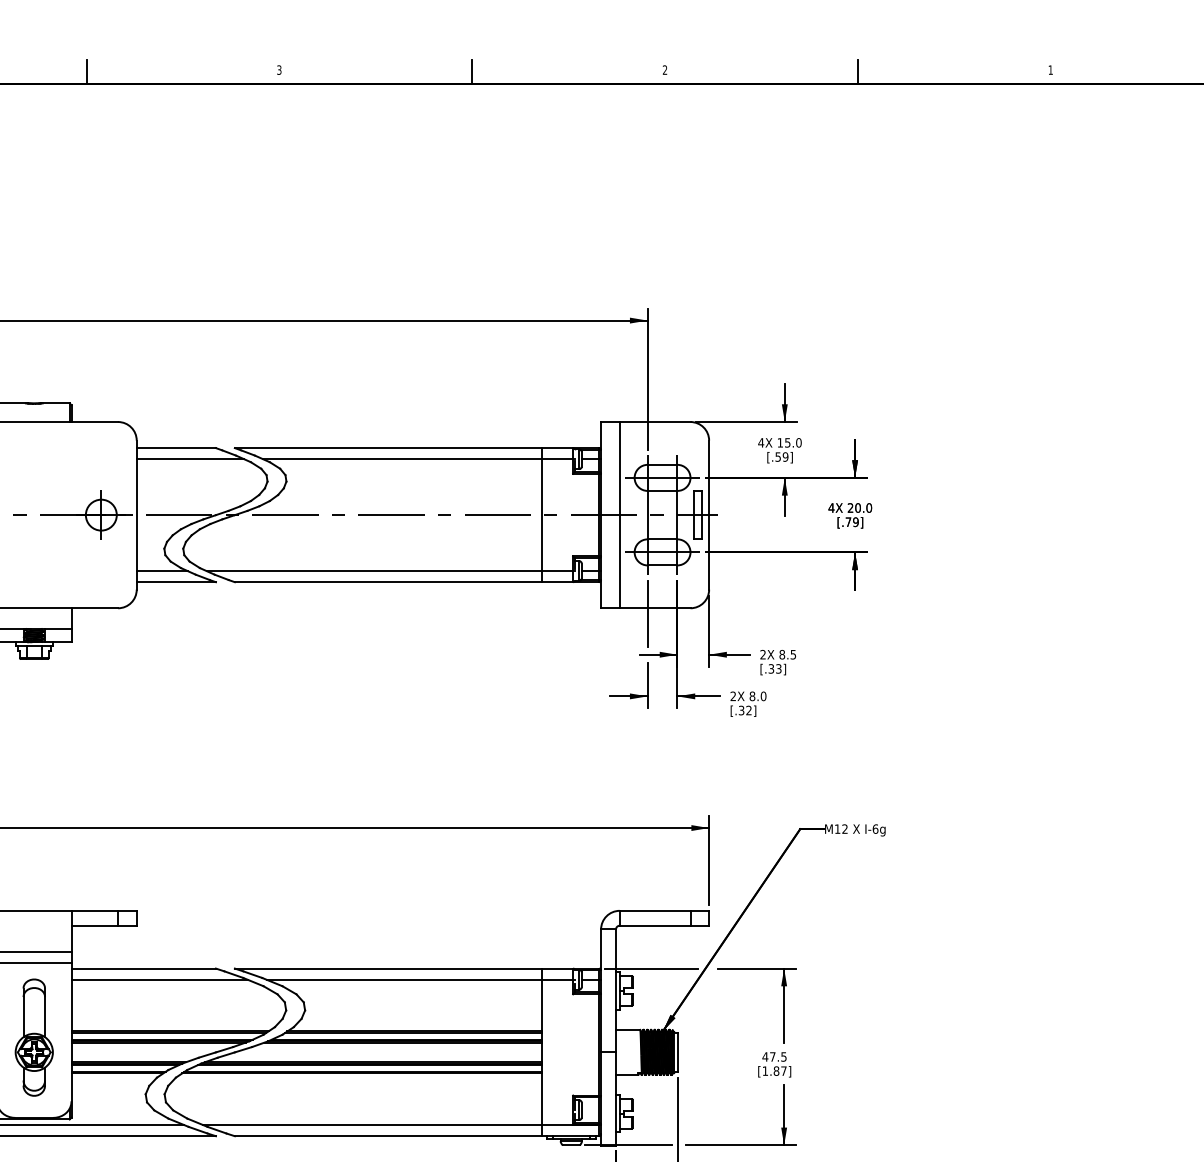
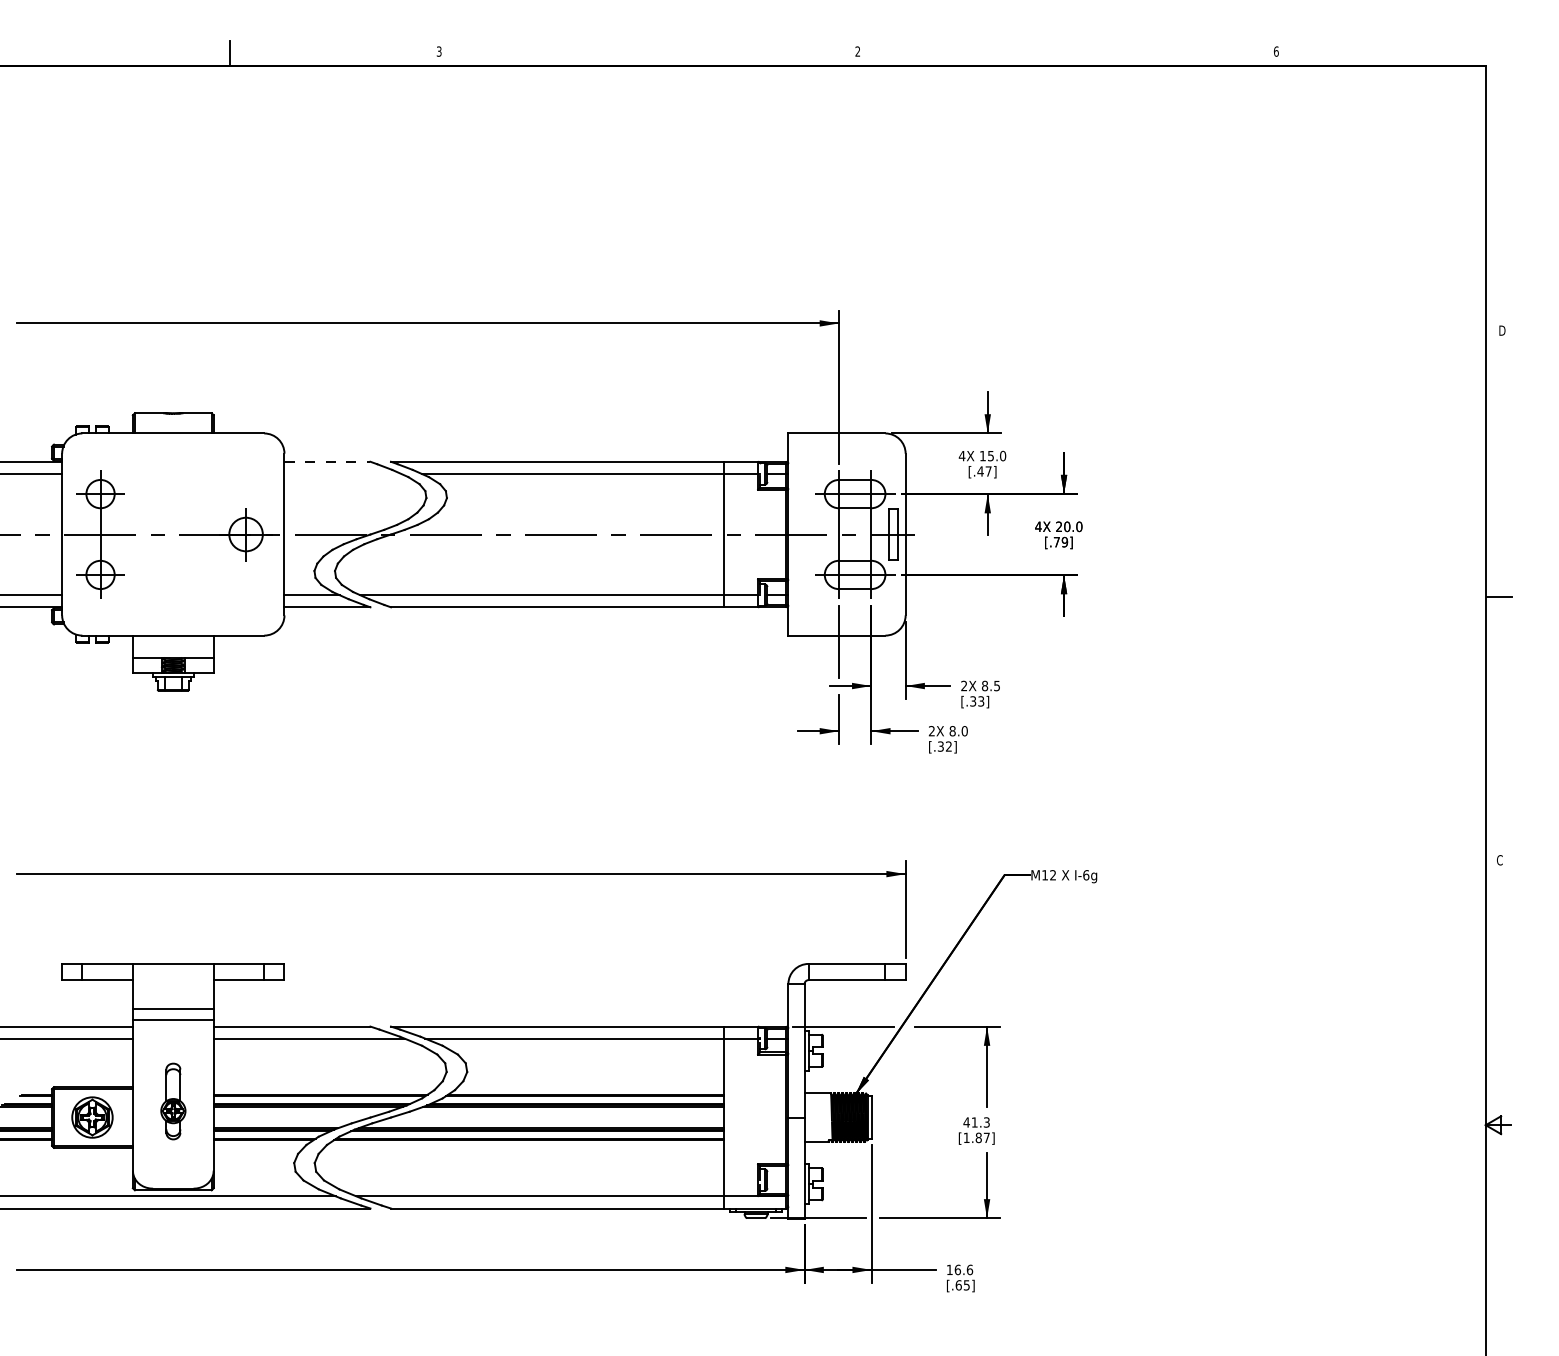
text: (1049, 70) -> (1275, 51), 1 -> 6
line: (472, 71) -> (648, 53), removed
line: (858, 71) -> (1067, 53), removed
line: (176, 447) -> (327, 461), solid -> dashed
text: (781, 457) -> (984, 471), [.59] -> [.47]
line: (190, 458) -> (342, 473), removed
line: (619, 515) -> (808, 534), removed
part: (34, 1037) -> (173, 1101), size x0.6
text: (778, 1056) -> (980, 1122), 47.5 -> 41.3

